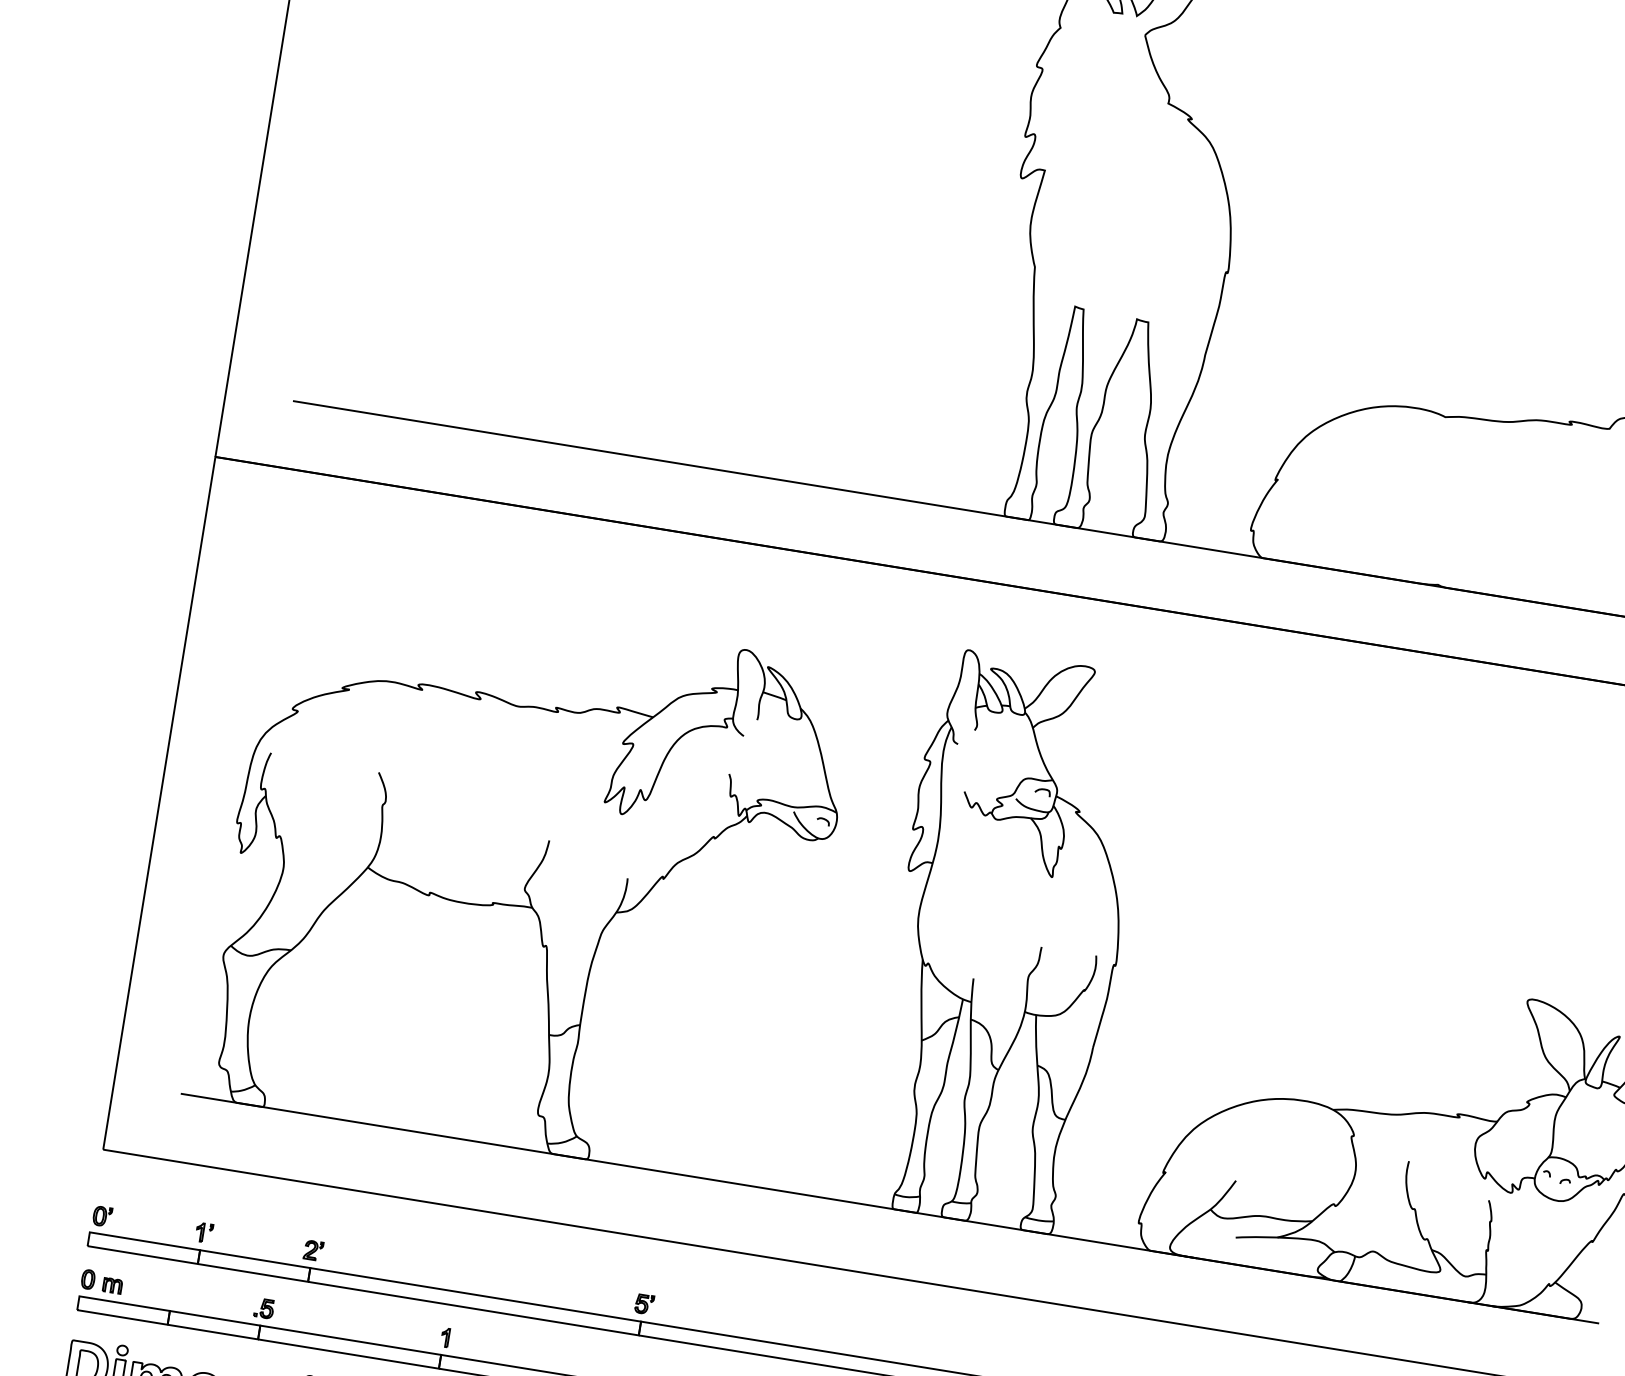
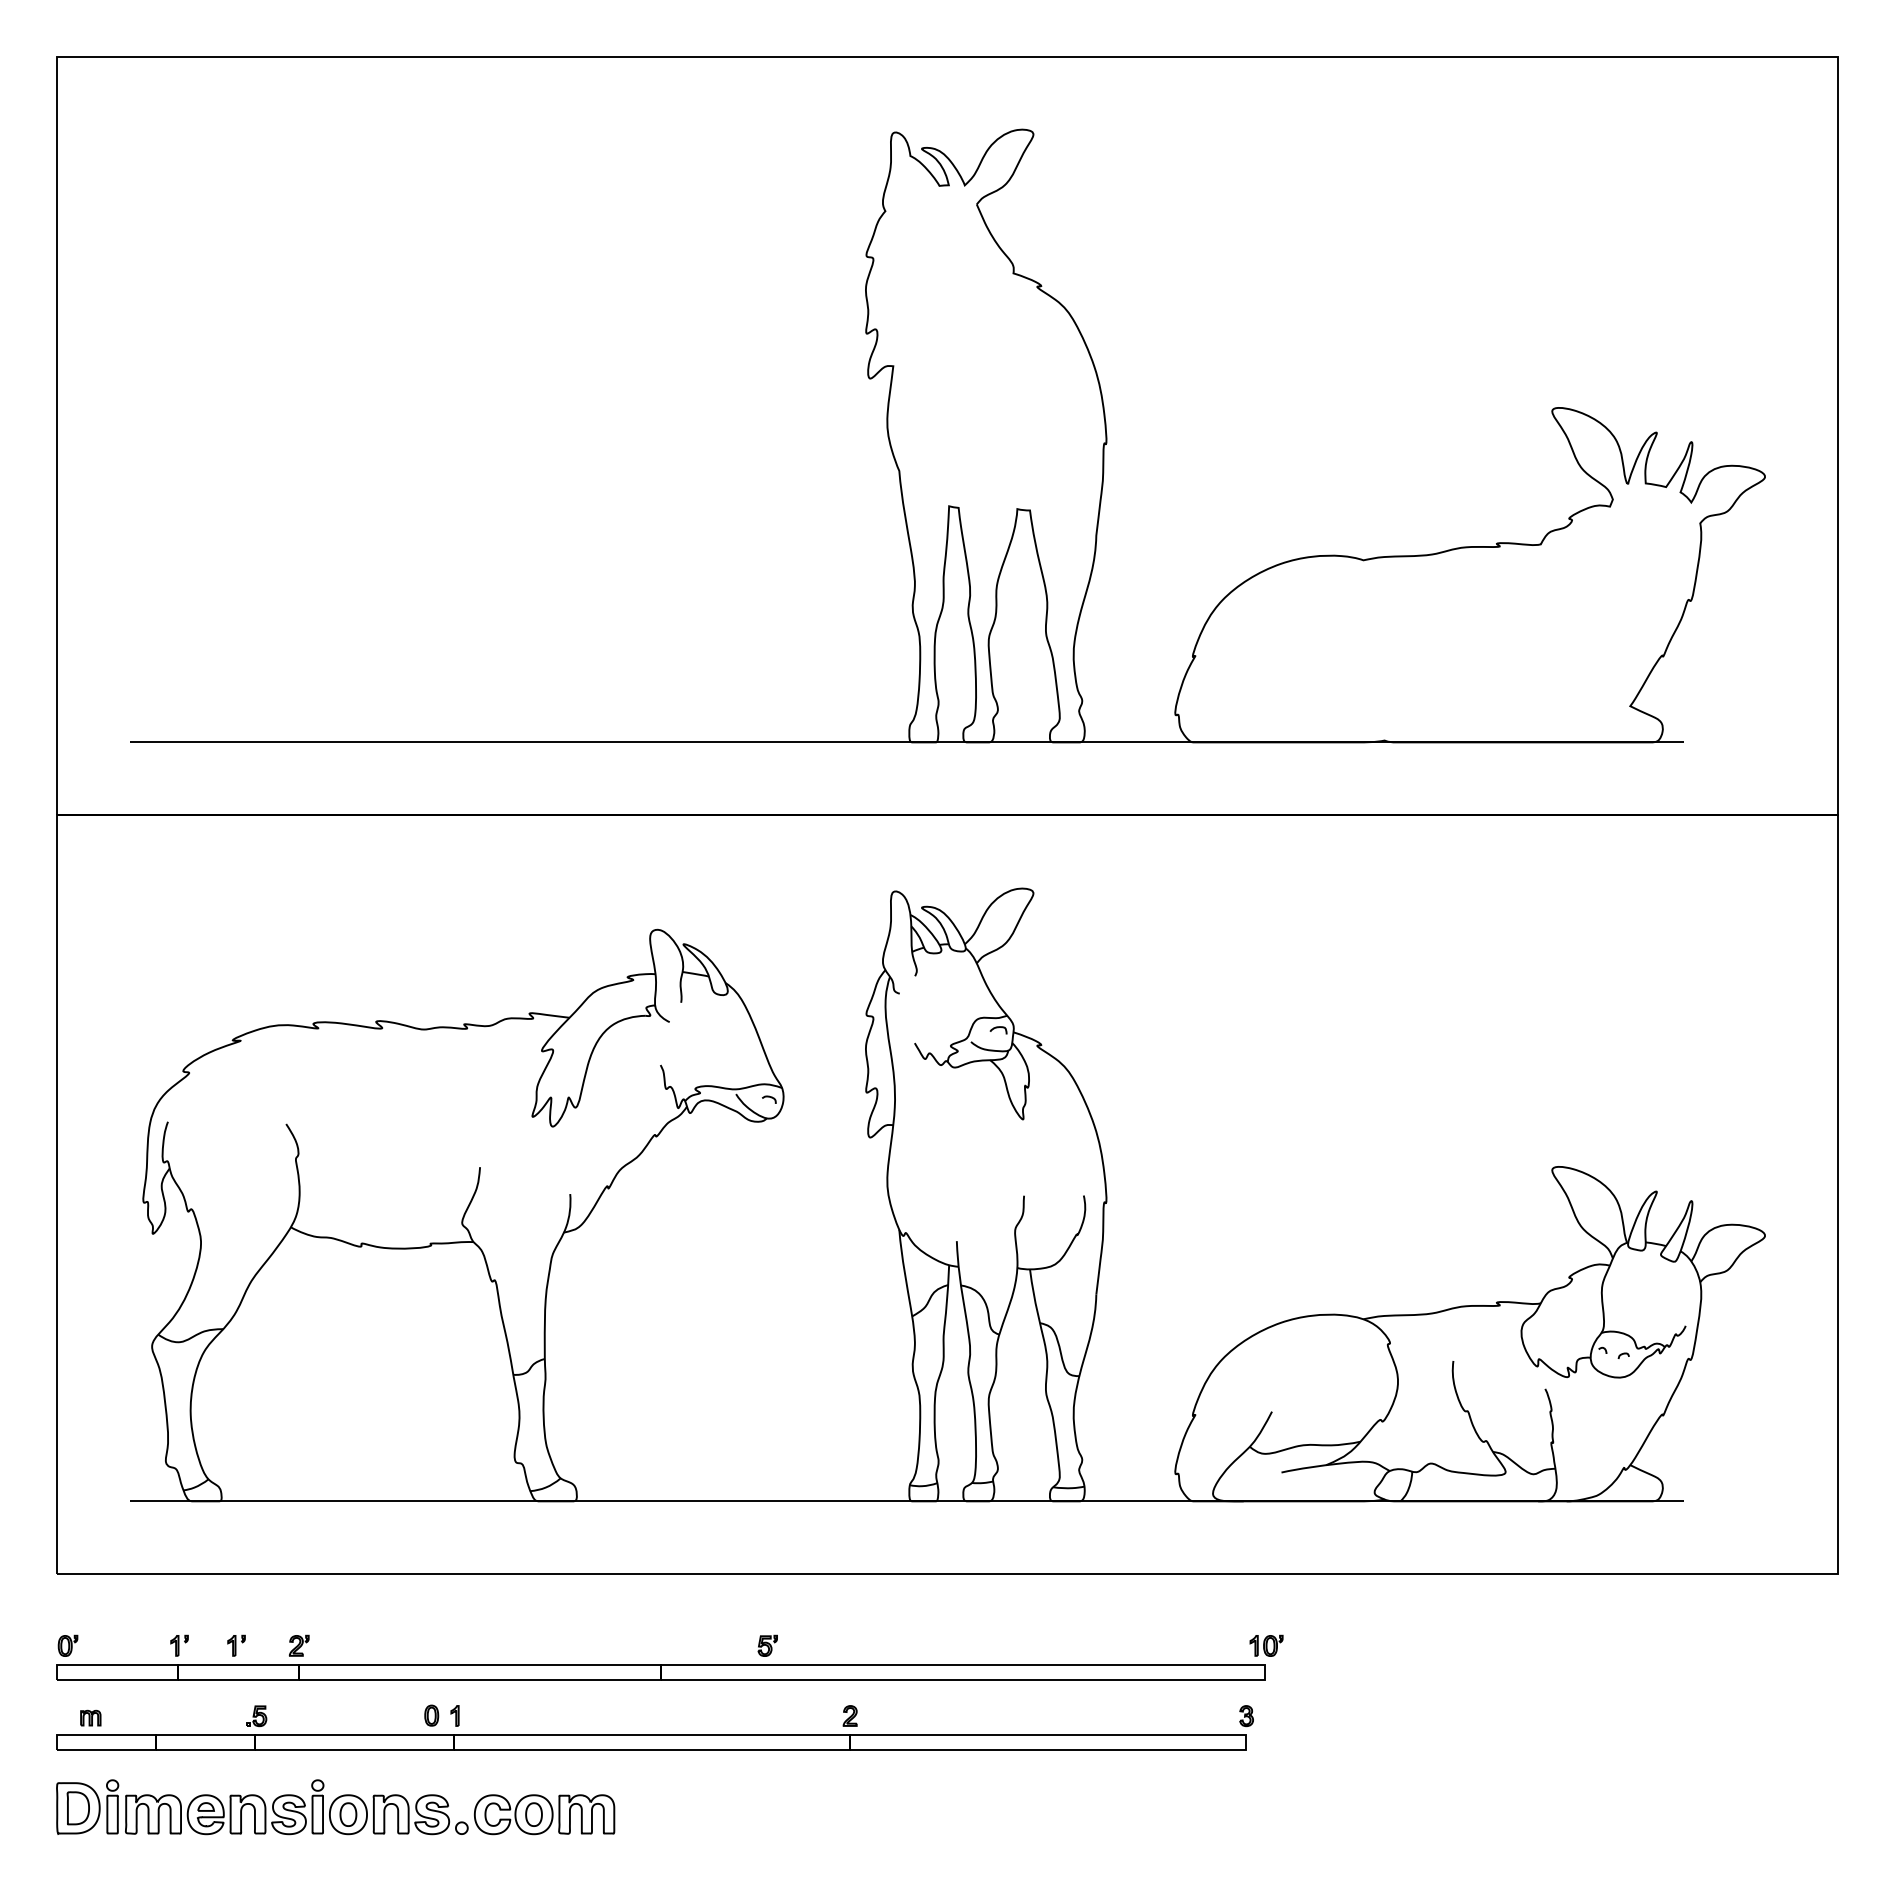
part: (256, 1241) -> (236, 1645), added
part: (88, 1279) -> (431, 1715), moved
part: (644, 1303) -> (767, 1645), moved

